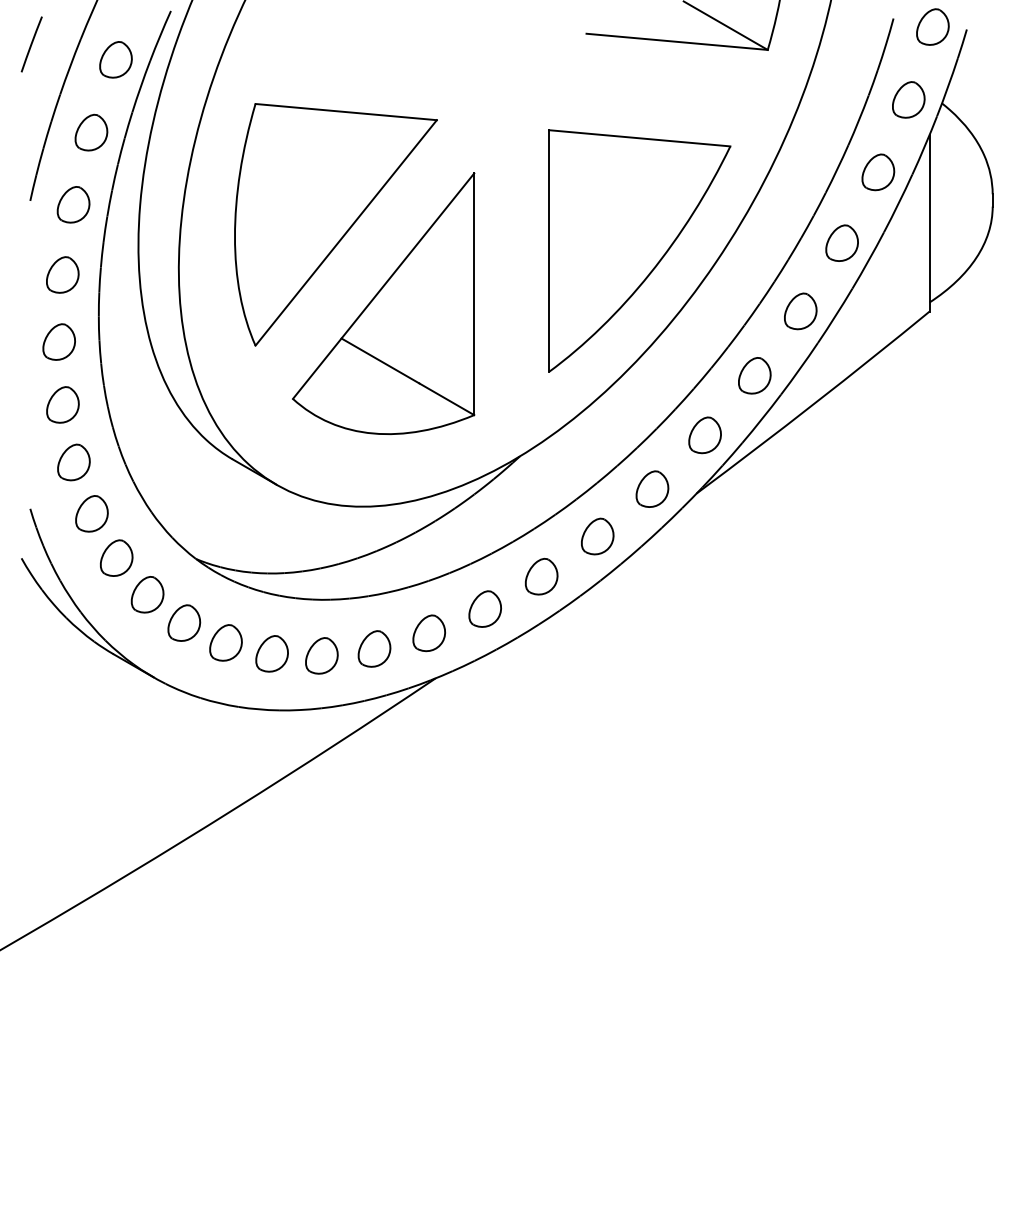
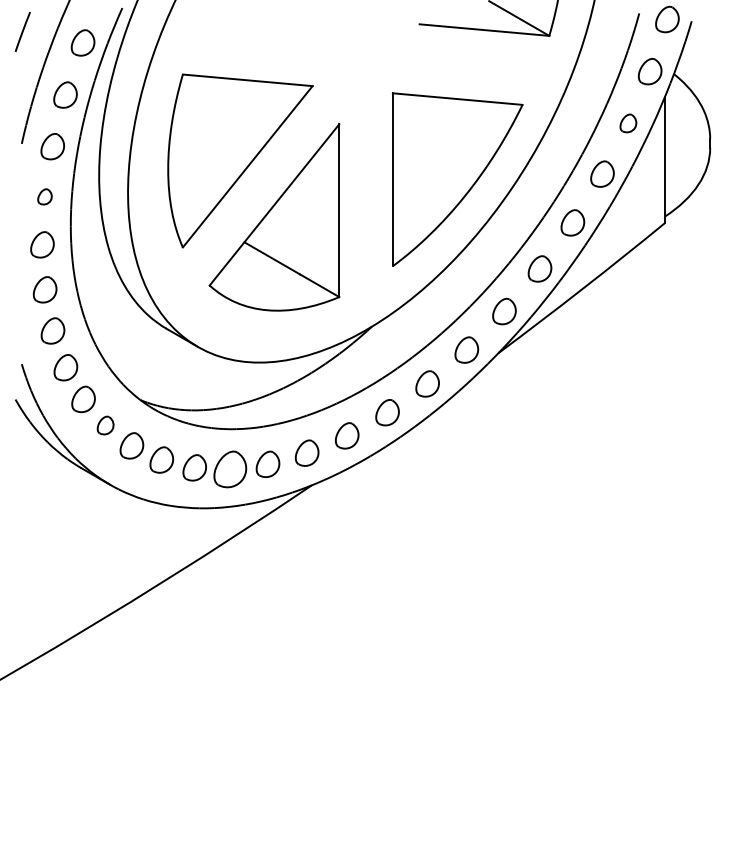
part: (878, 172) -> (628, 123), size x0.7
part: (62, 274) -> (44, 196), size x0.6
part: (147, 594) -> (105, 425), size x0.7
part: (322, 654) -> (230, 468), size x1.4

